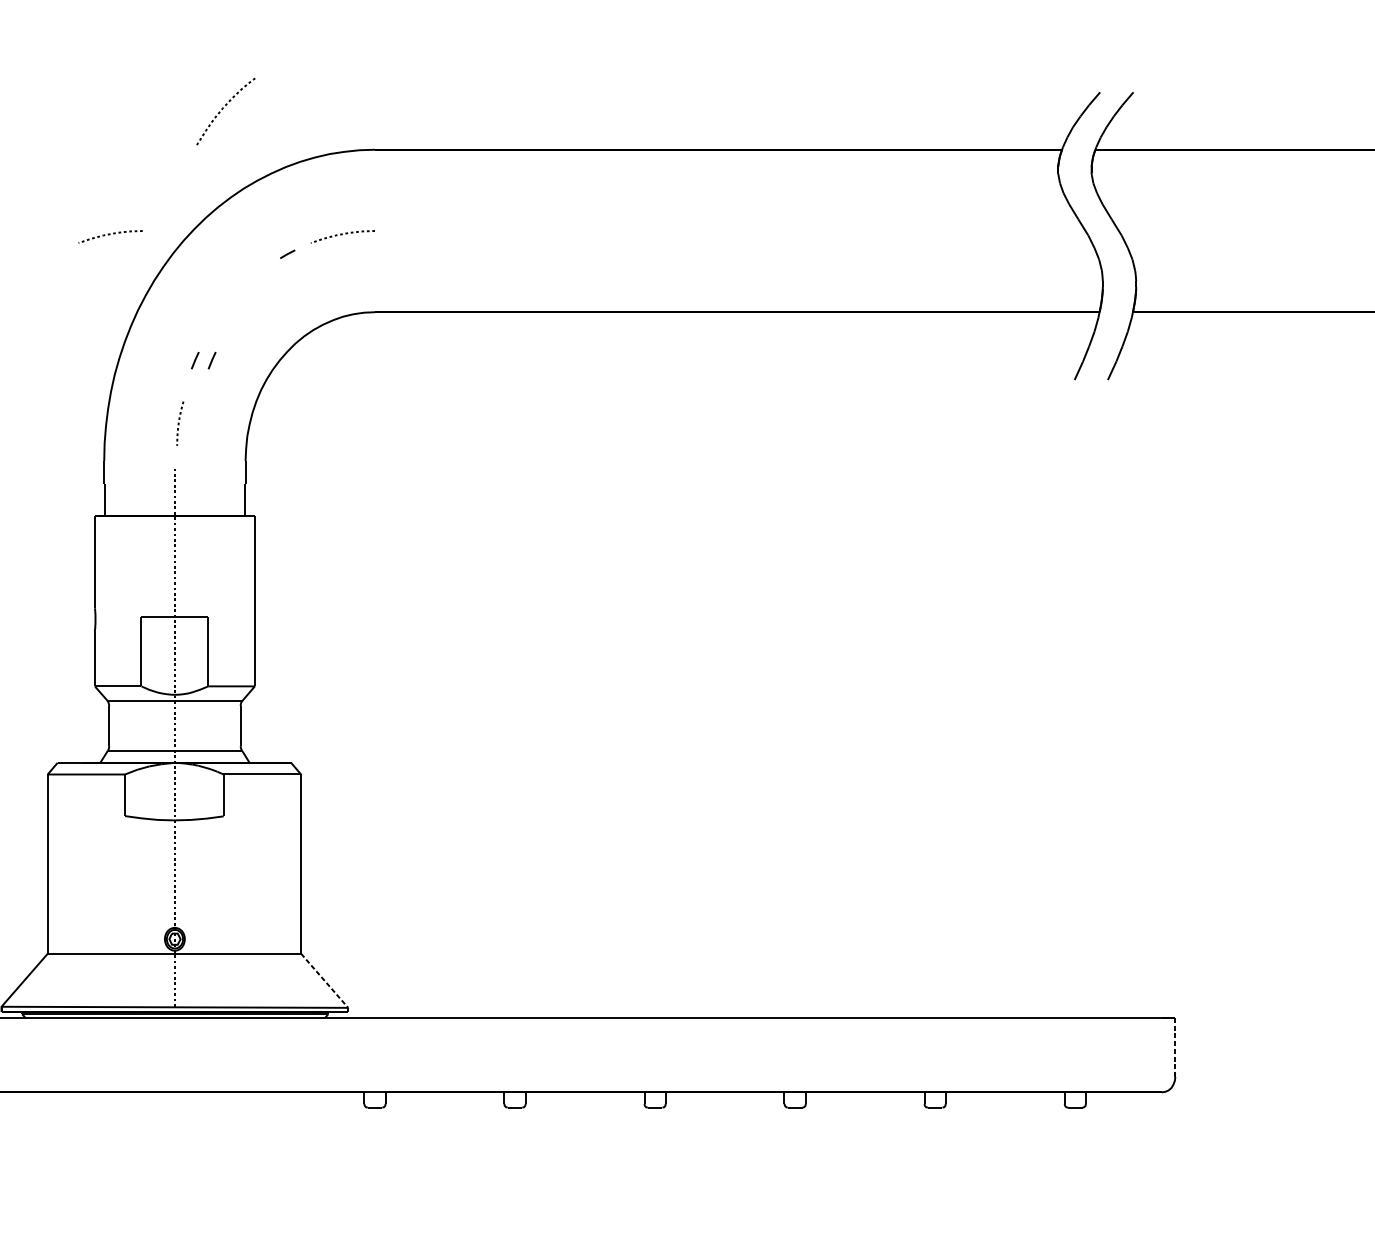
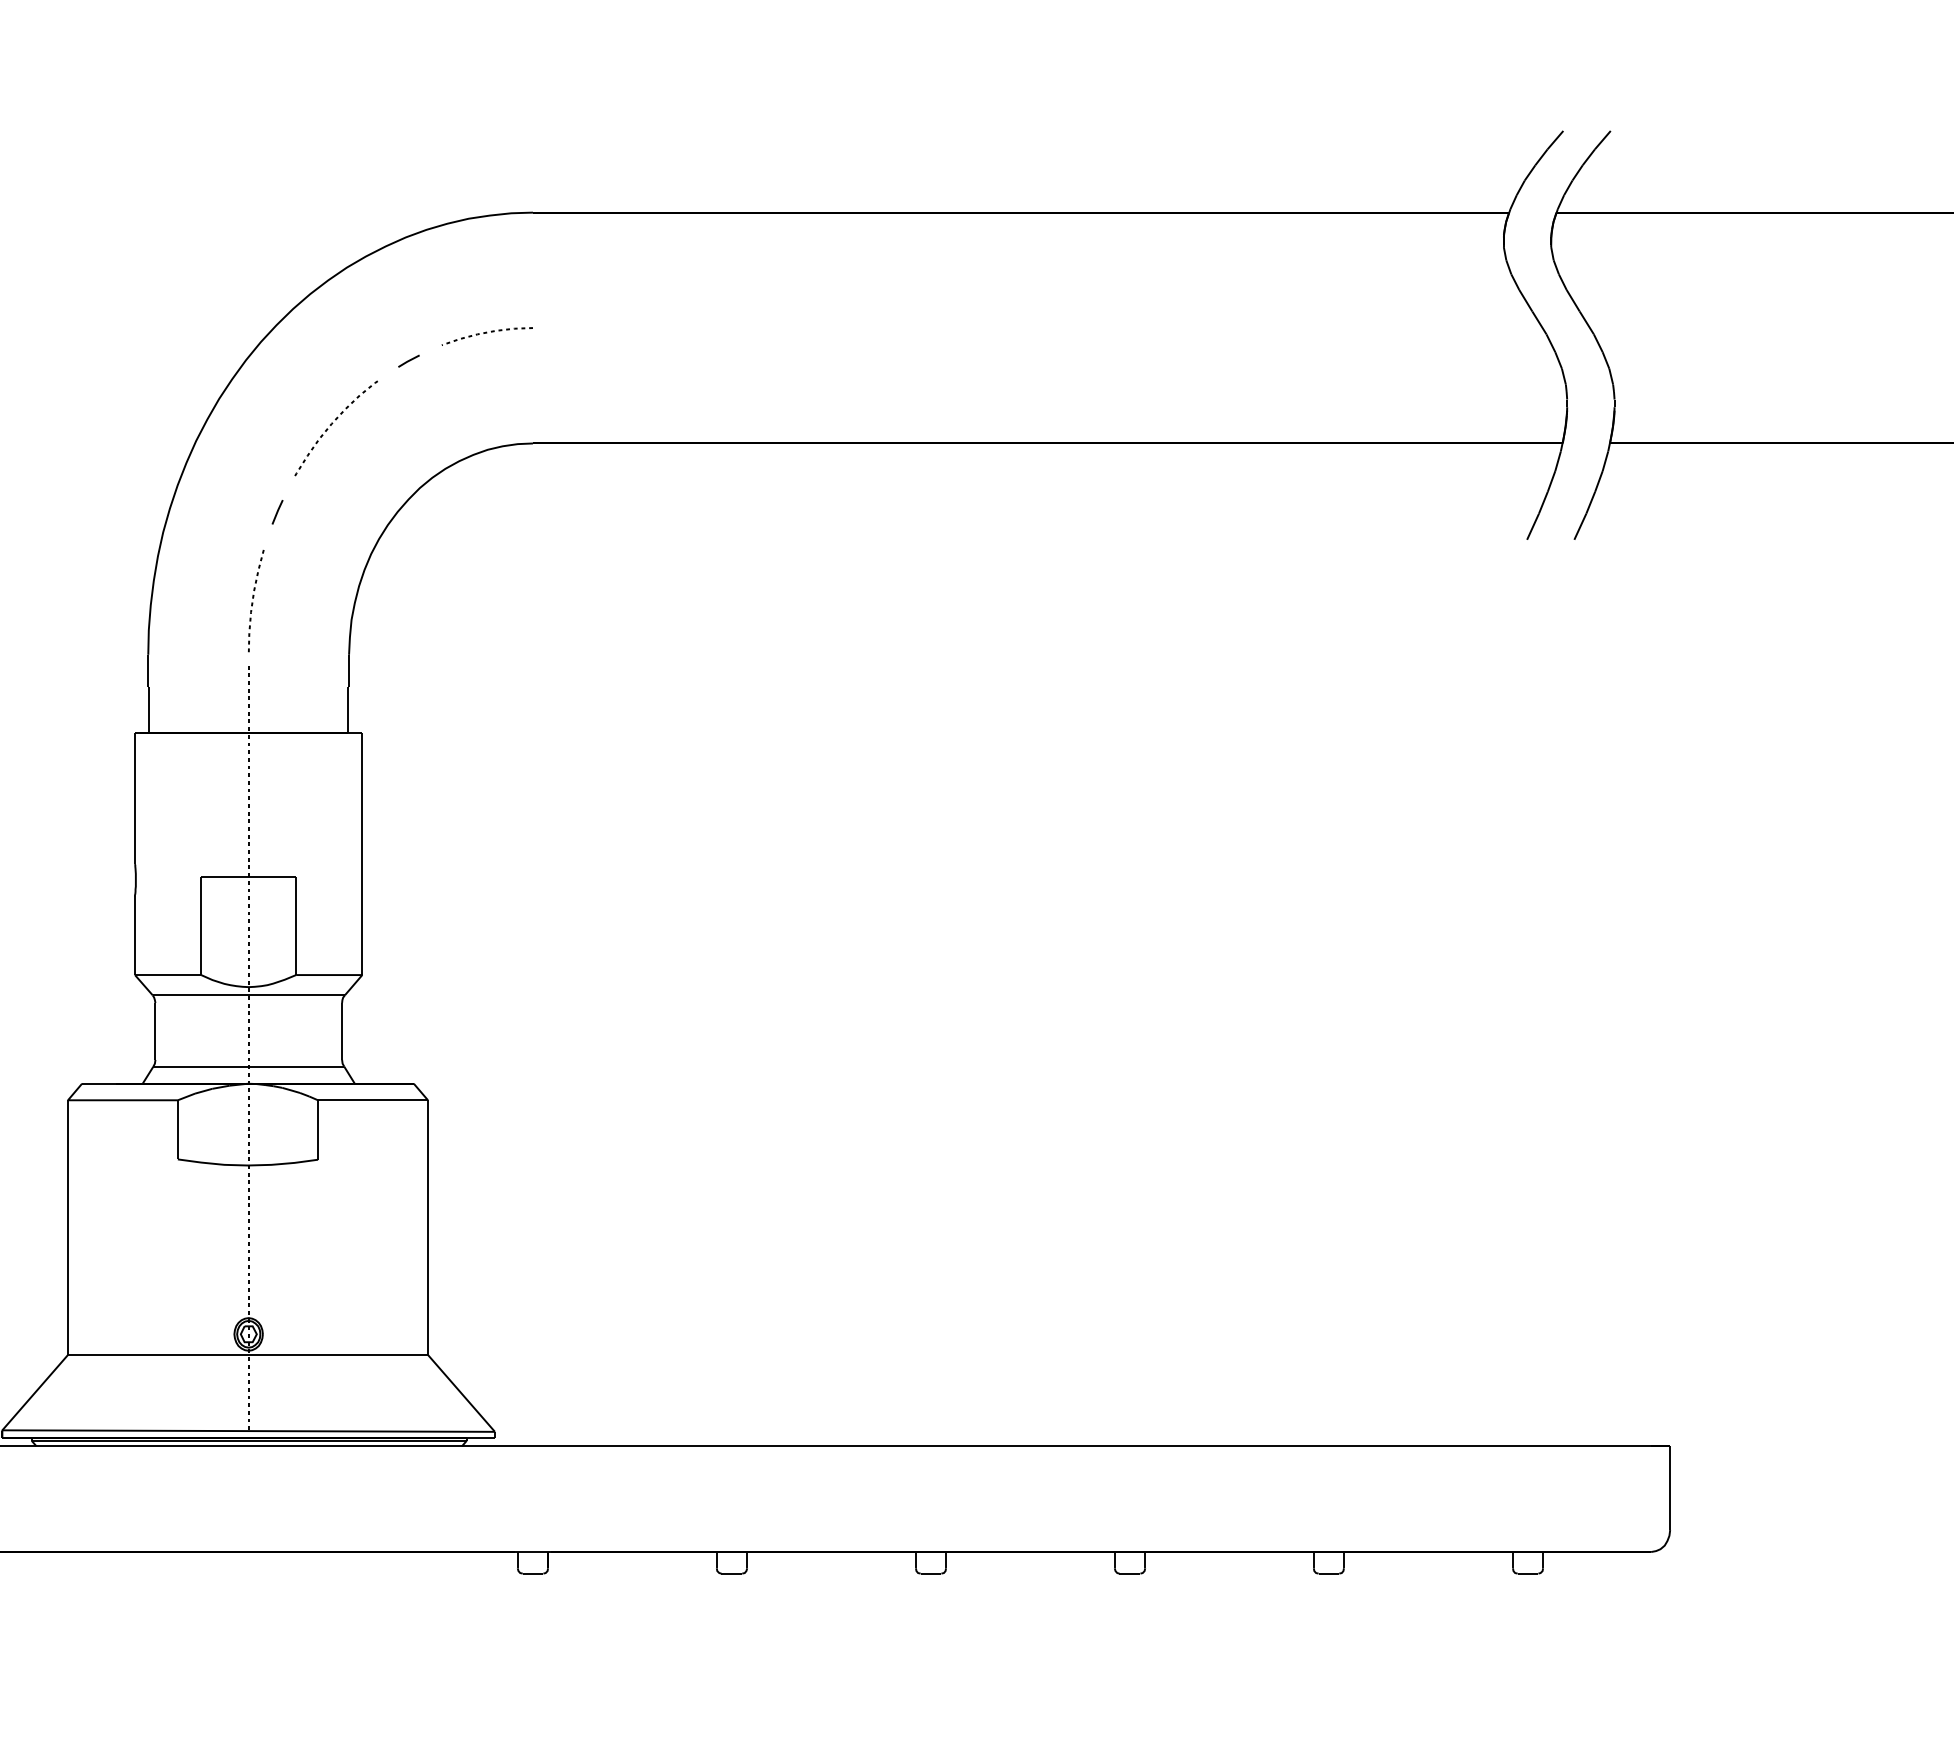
curve: (223, 108) -> (332, 424), moved
part: (110, 236) -> (156, 336), removed
line: (212, 360) -> (301, 512), removed
part: (180, 422) -> (256, 600), size x1.67
line: (324, 980) -> (461, 1393), dashed -> solid
line: (1175, 1047) -> (1670, 1488), dashed -> solid

